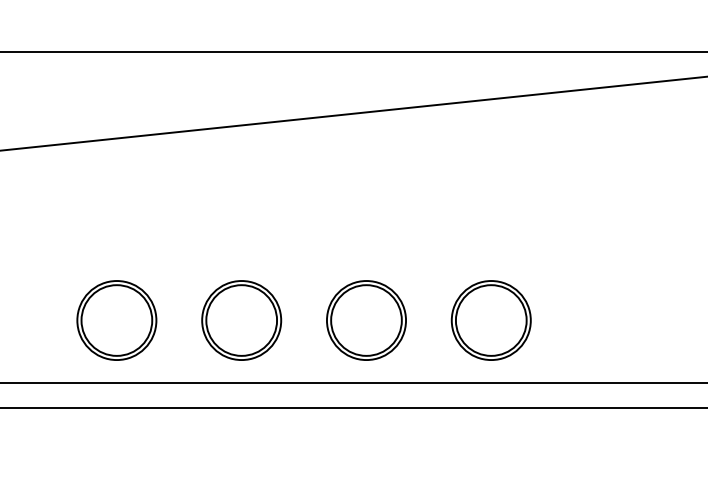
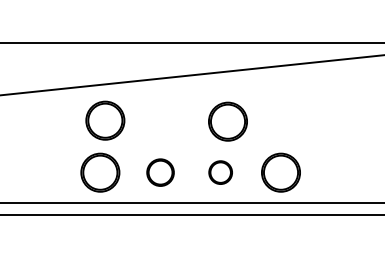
part: (127, 212) -> (105, 120), added
part: (380, 214) -> (227, 121), added
part: (241, 320) -> (160, 172), size x0.7
part: (365, 320) -> (220, 172), size x0.6

